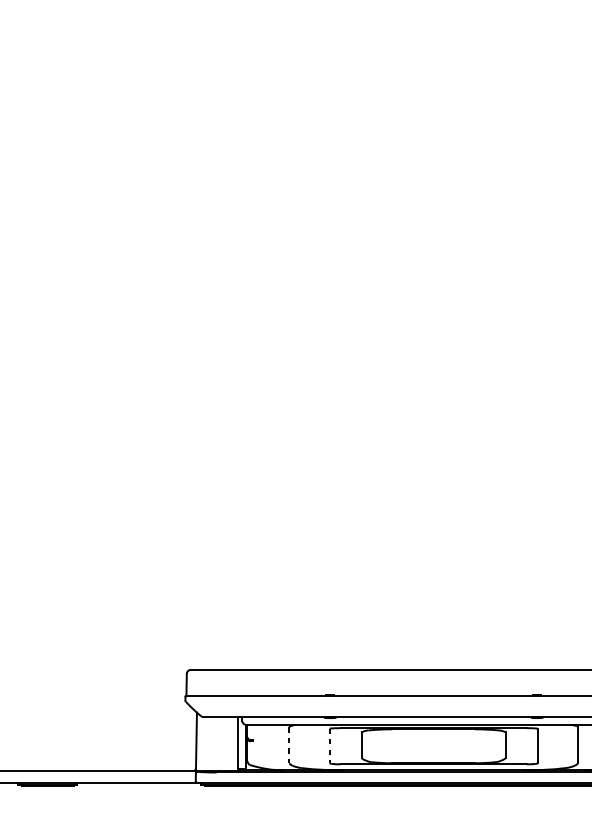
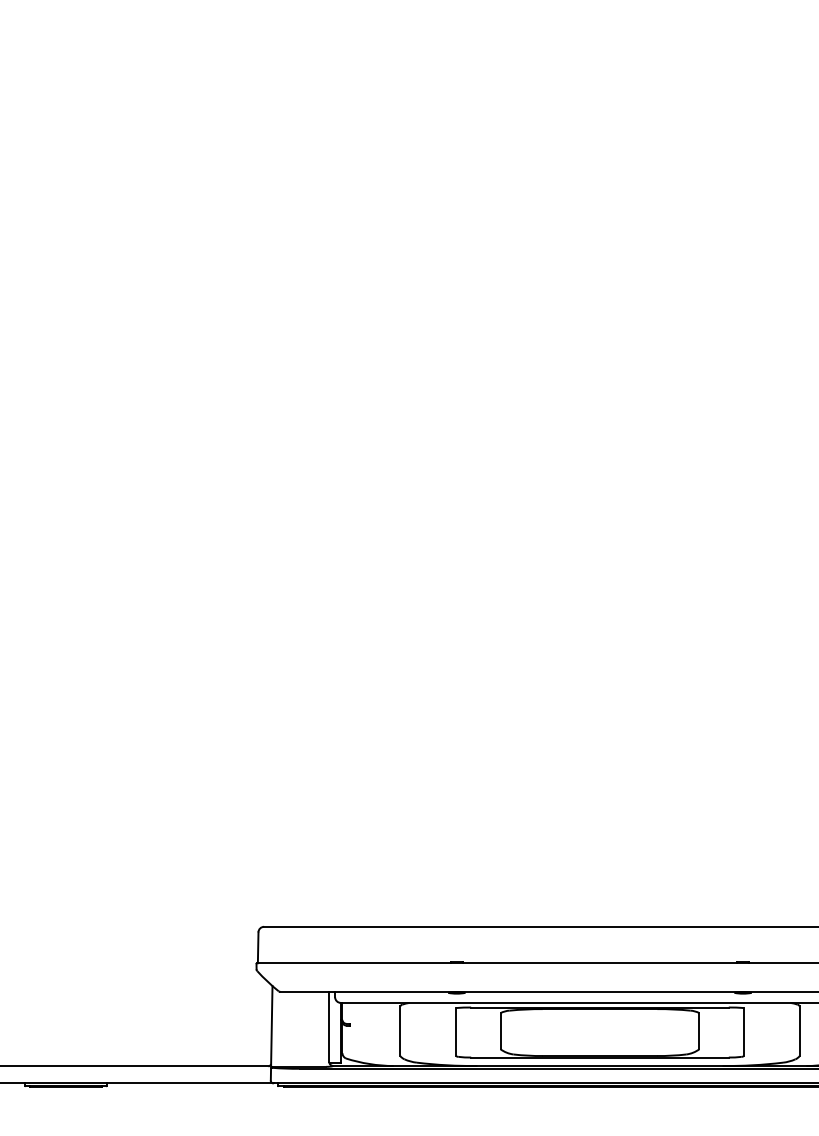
line: (289, 745) -> (400, 1031), dashed -> solid
line: (329, 746) -> (456, 1032), dashed -> solid

